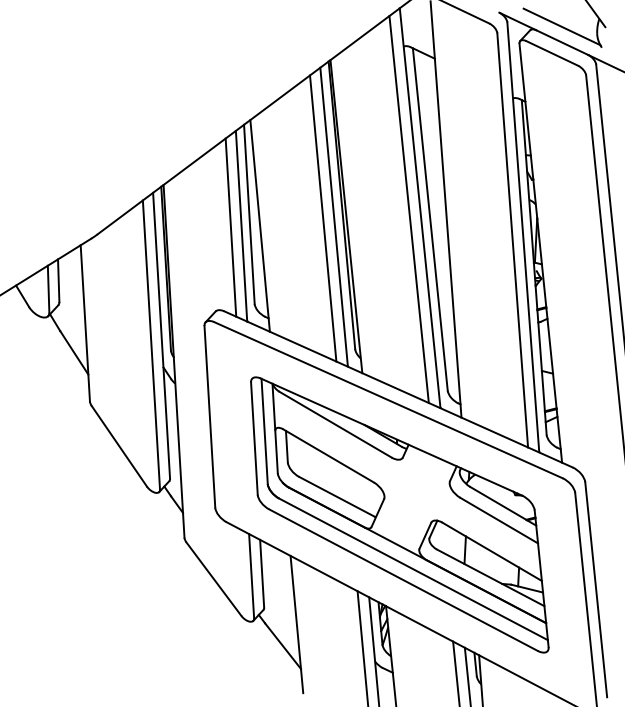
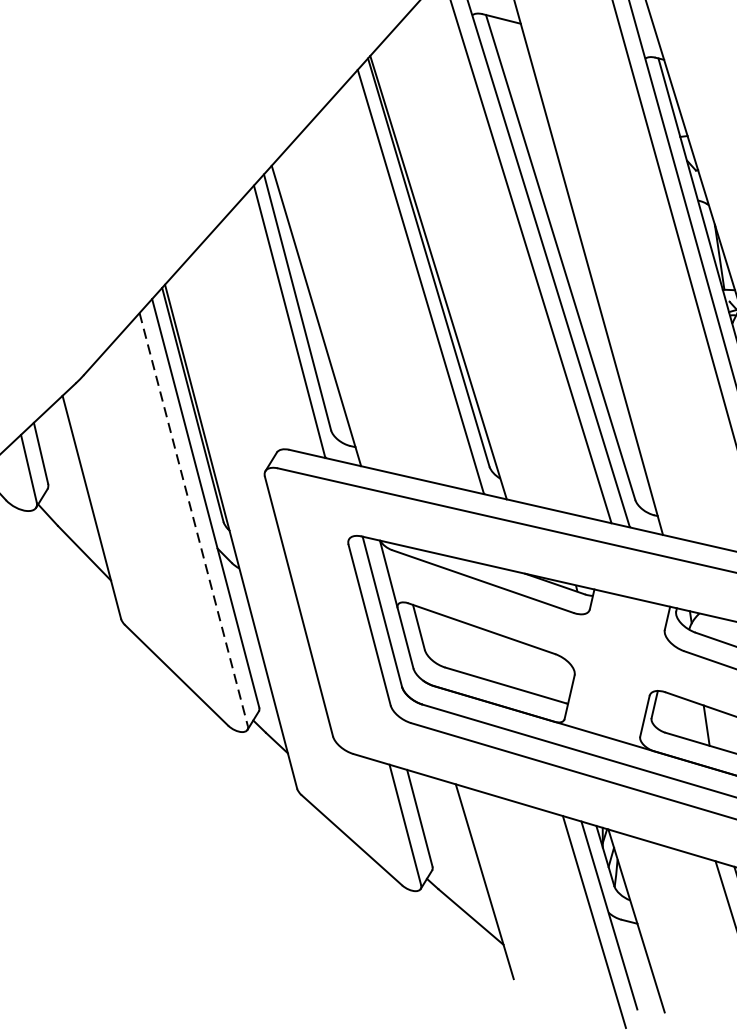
line: (323, 218) -> (405, 286), removed
line: (230, 227) -> (274, 326), removed
line: (151, 345) -> (193, 520), solid -> dashed

